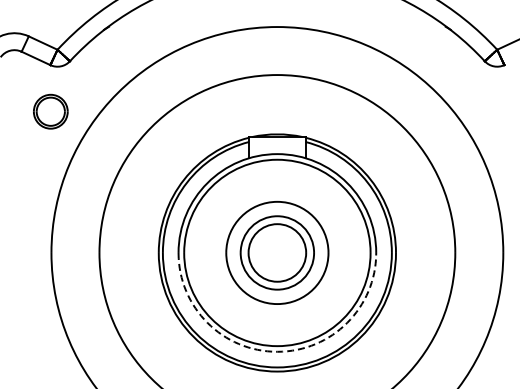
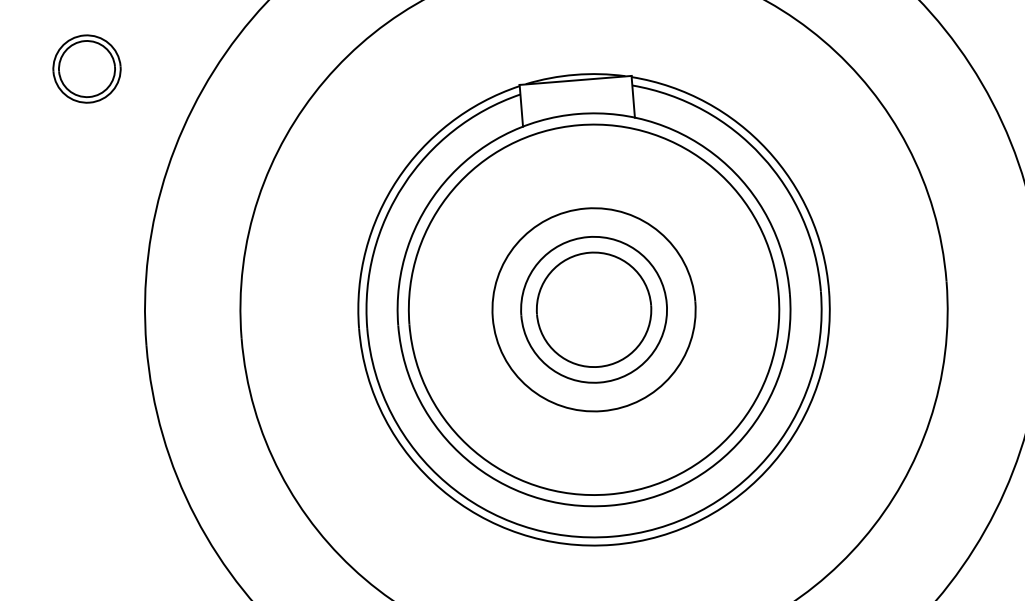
part: (50, 111) -> (86, 68), moved
arc: (277, 351) -> (609, 505), dashed -> solid

